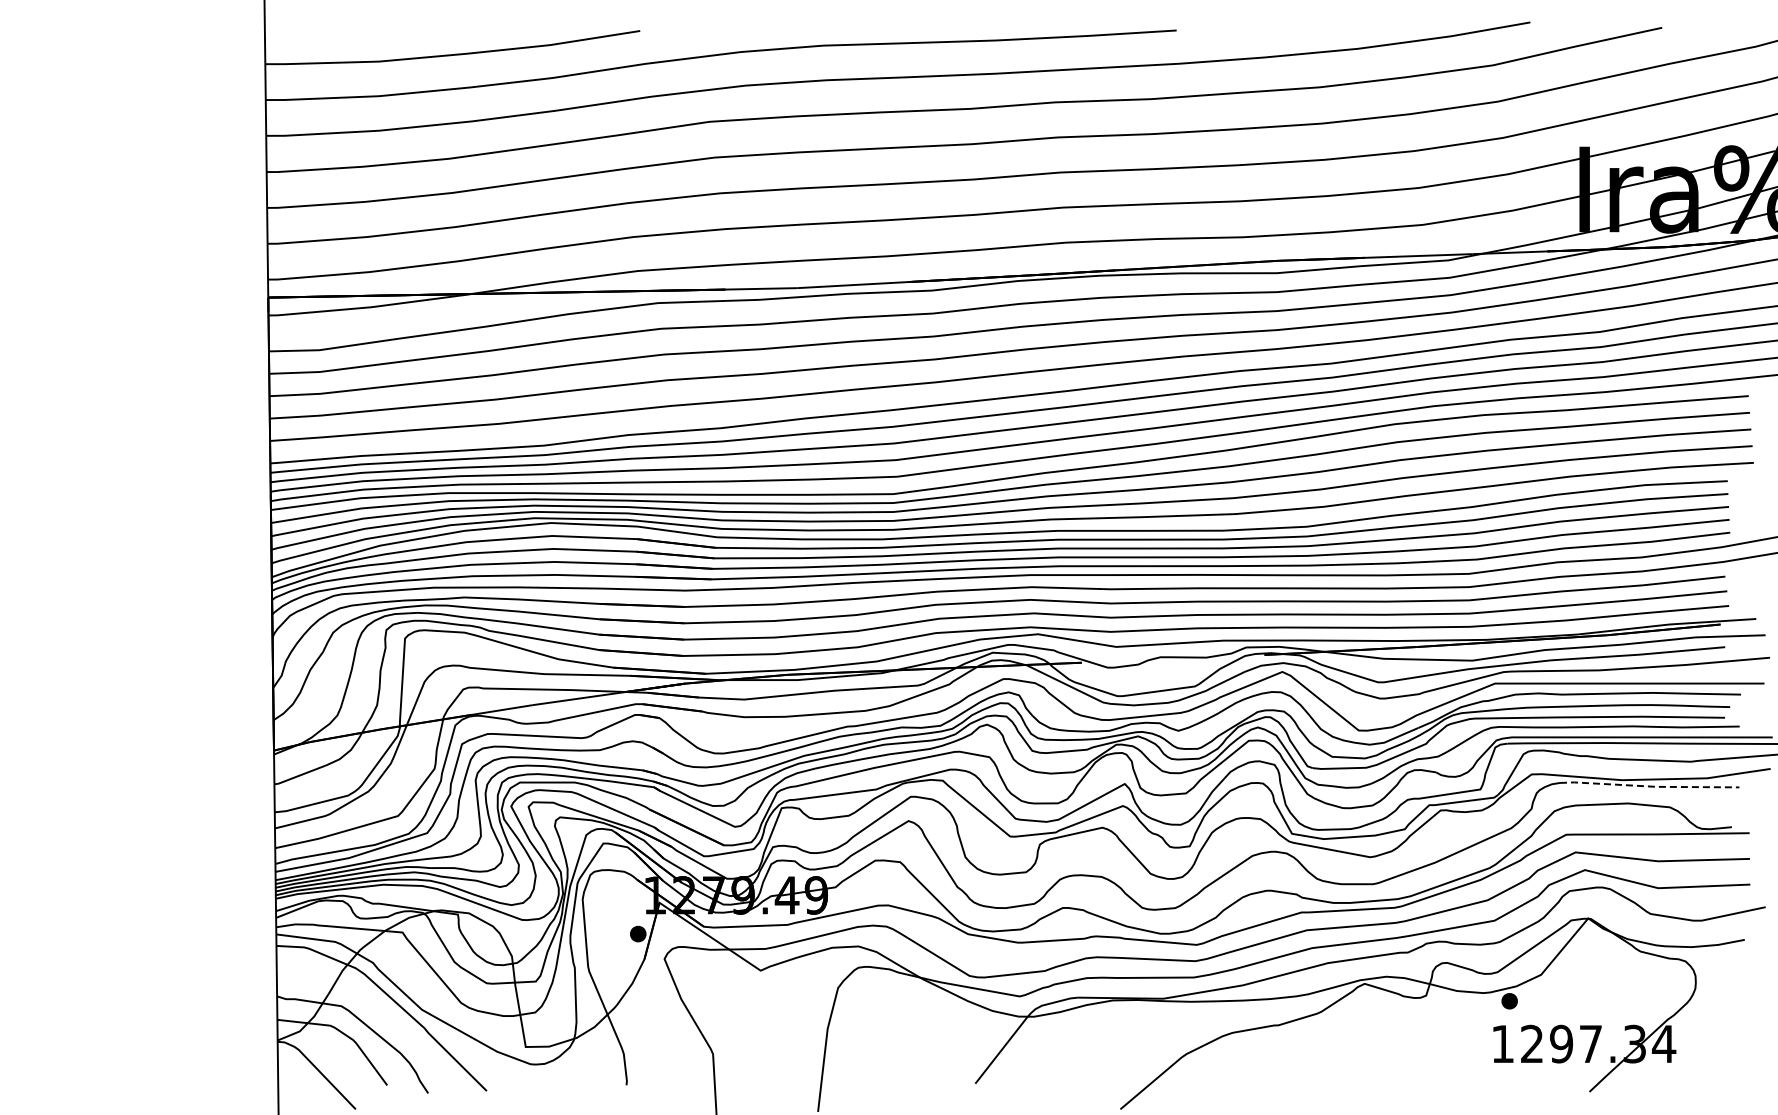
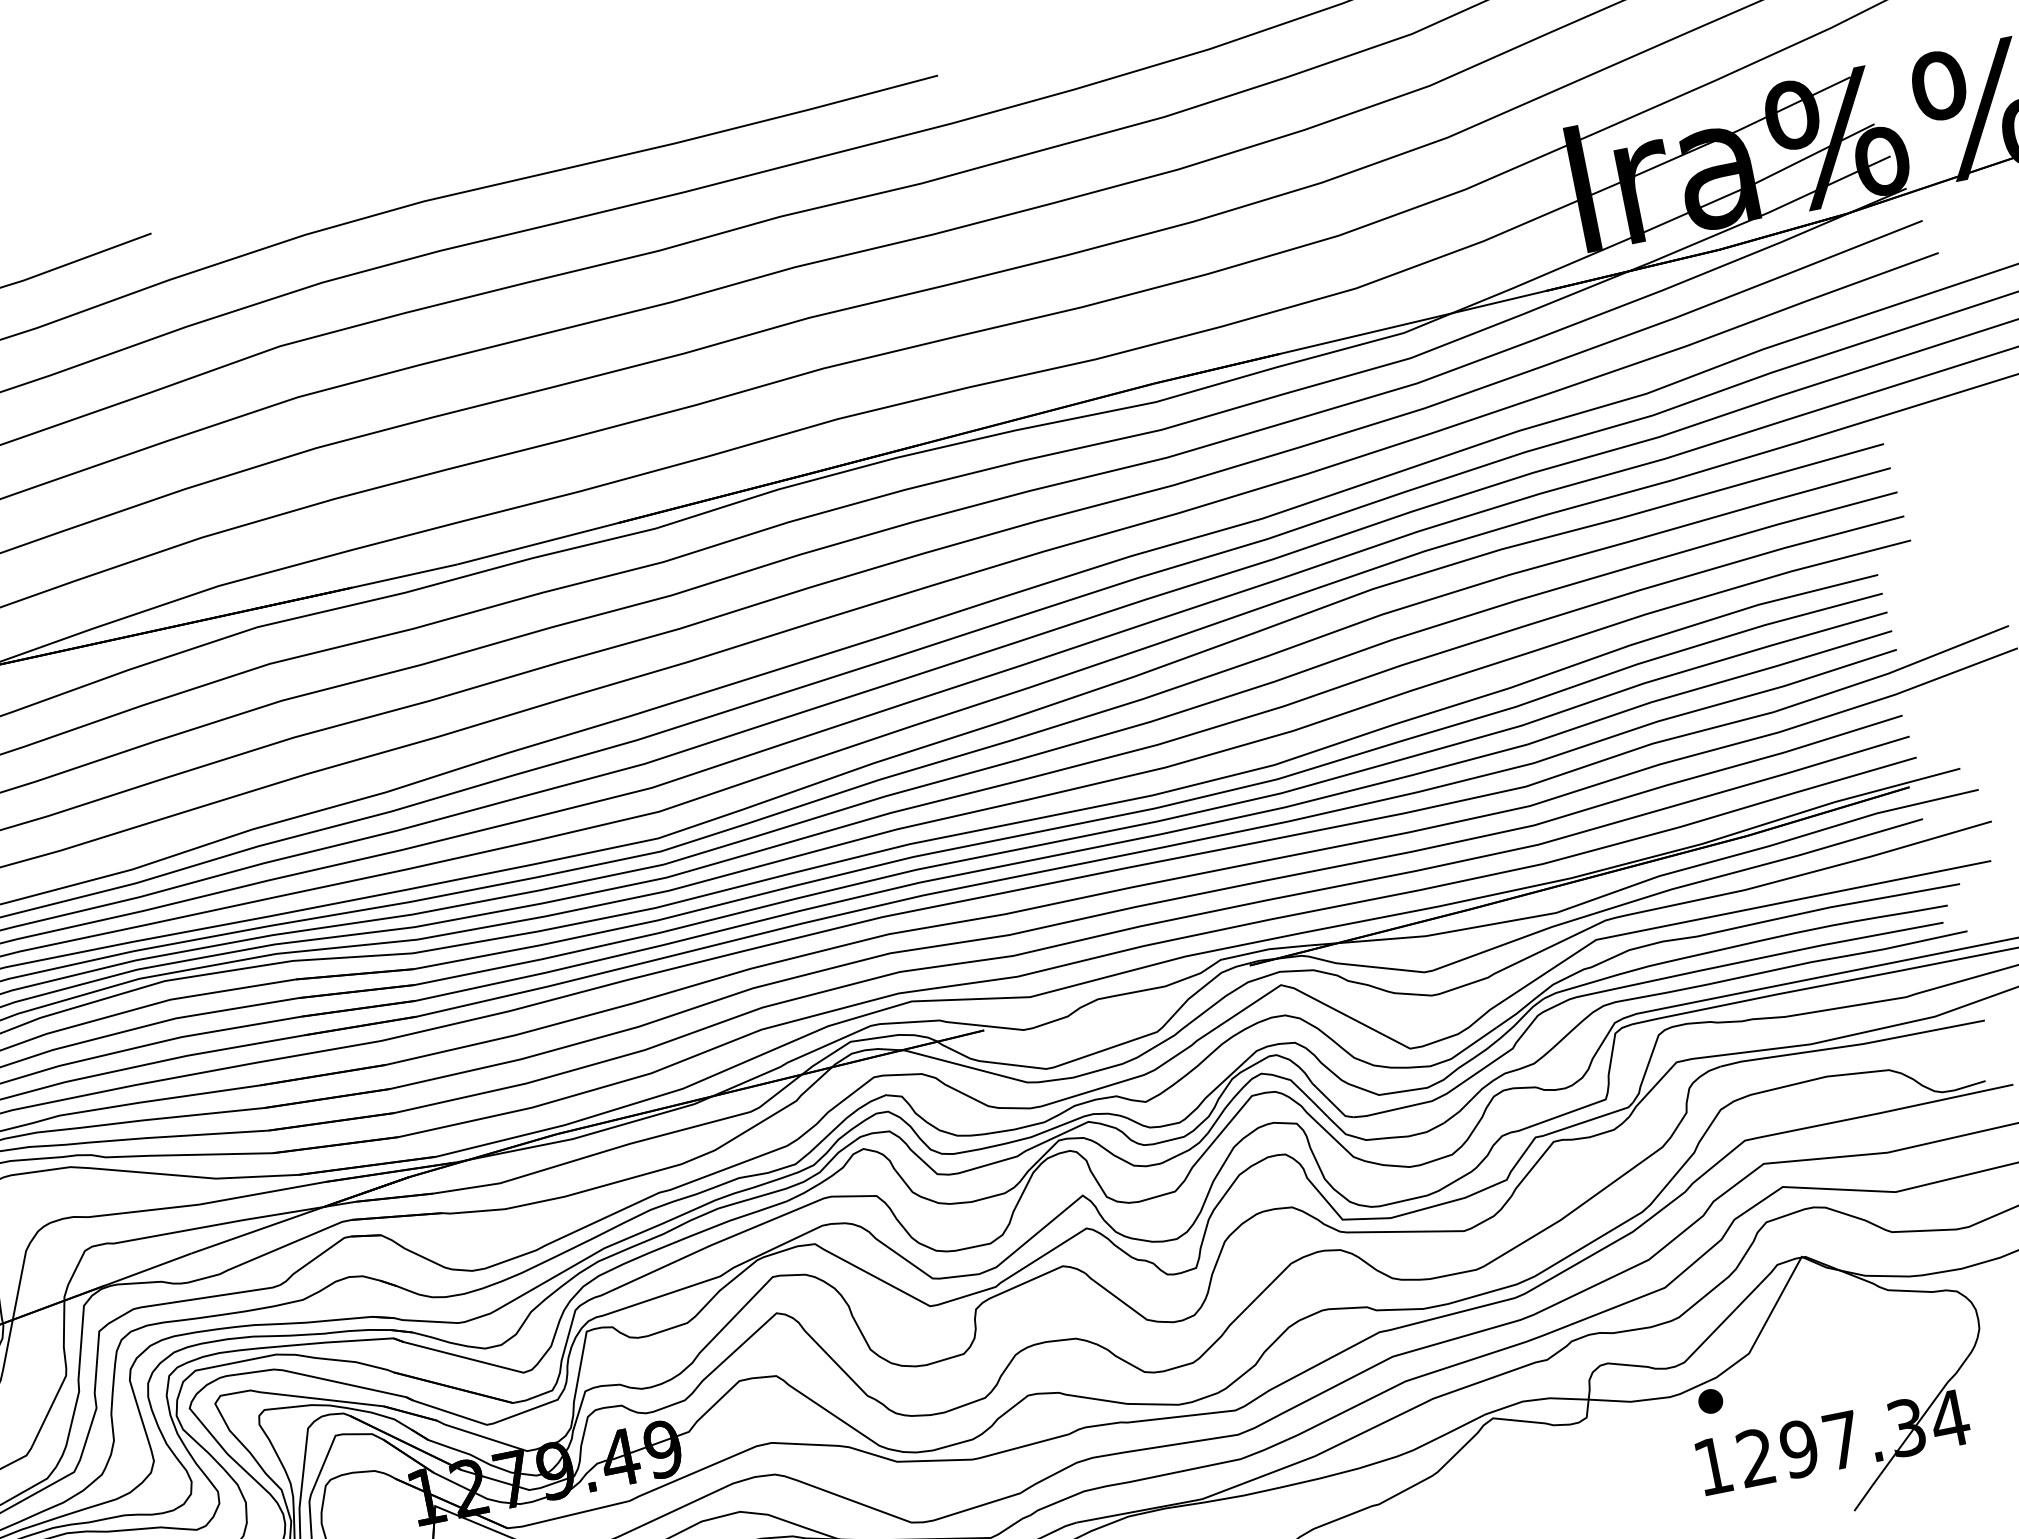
line: (1649, 786) -> (1852, 1045), dashed -> solid

